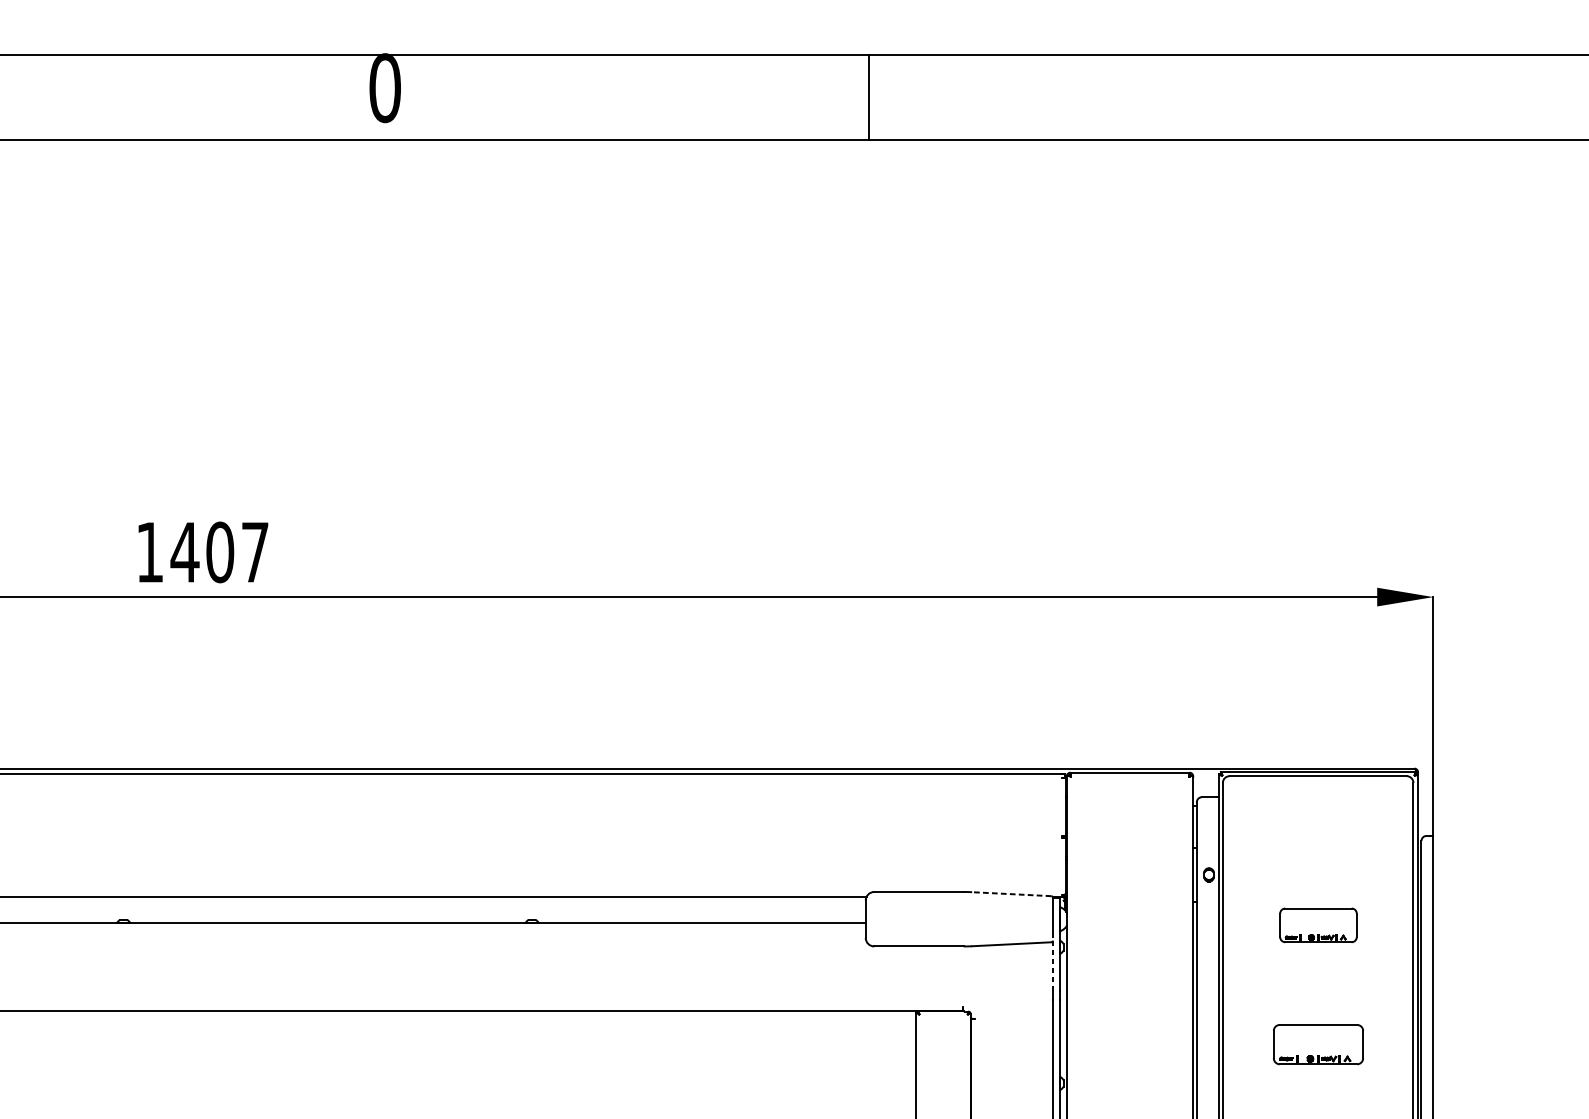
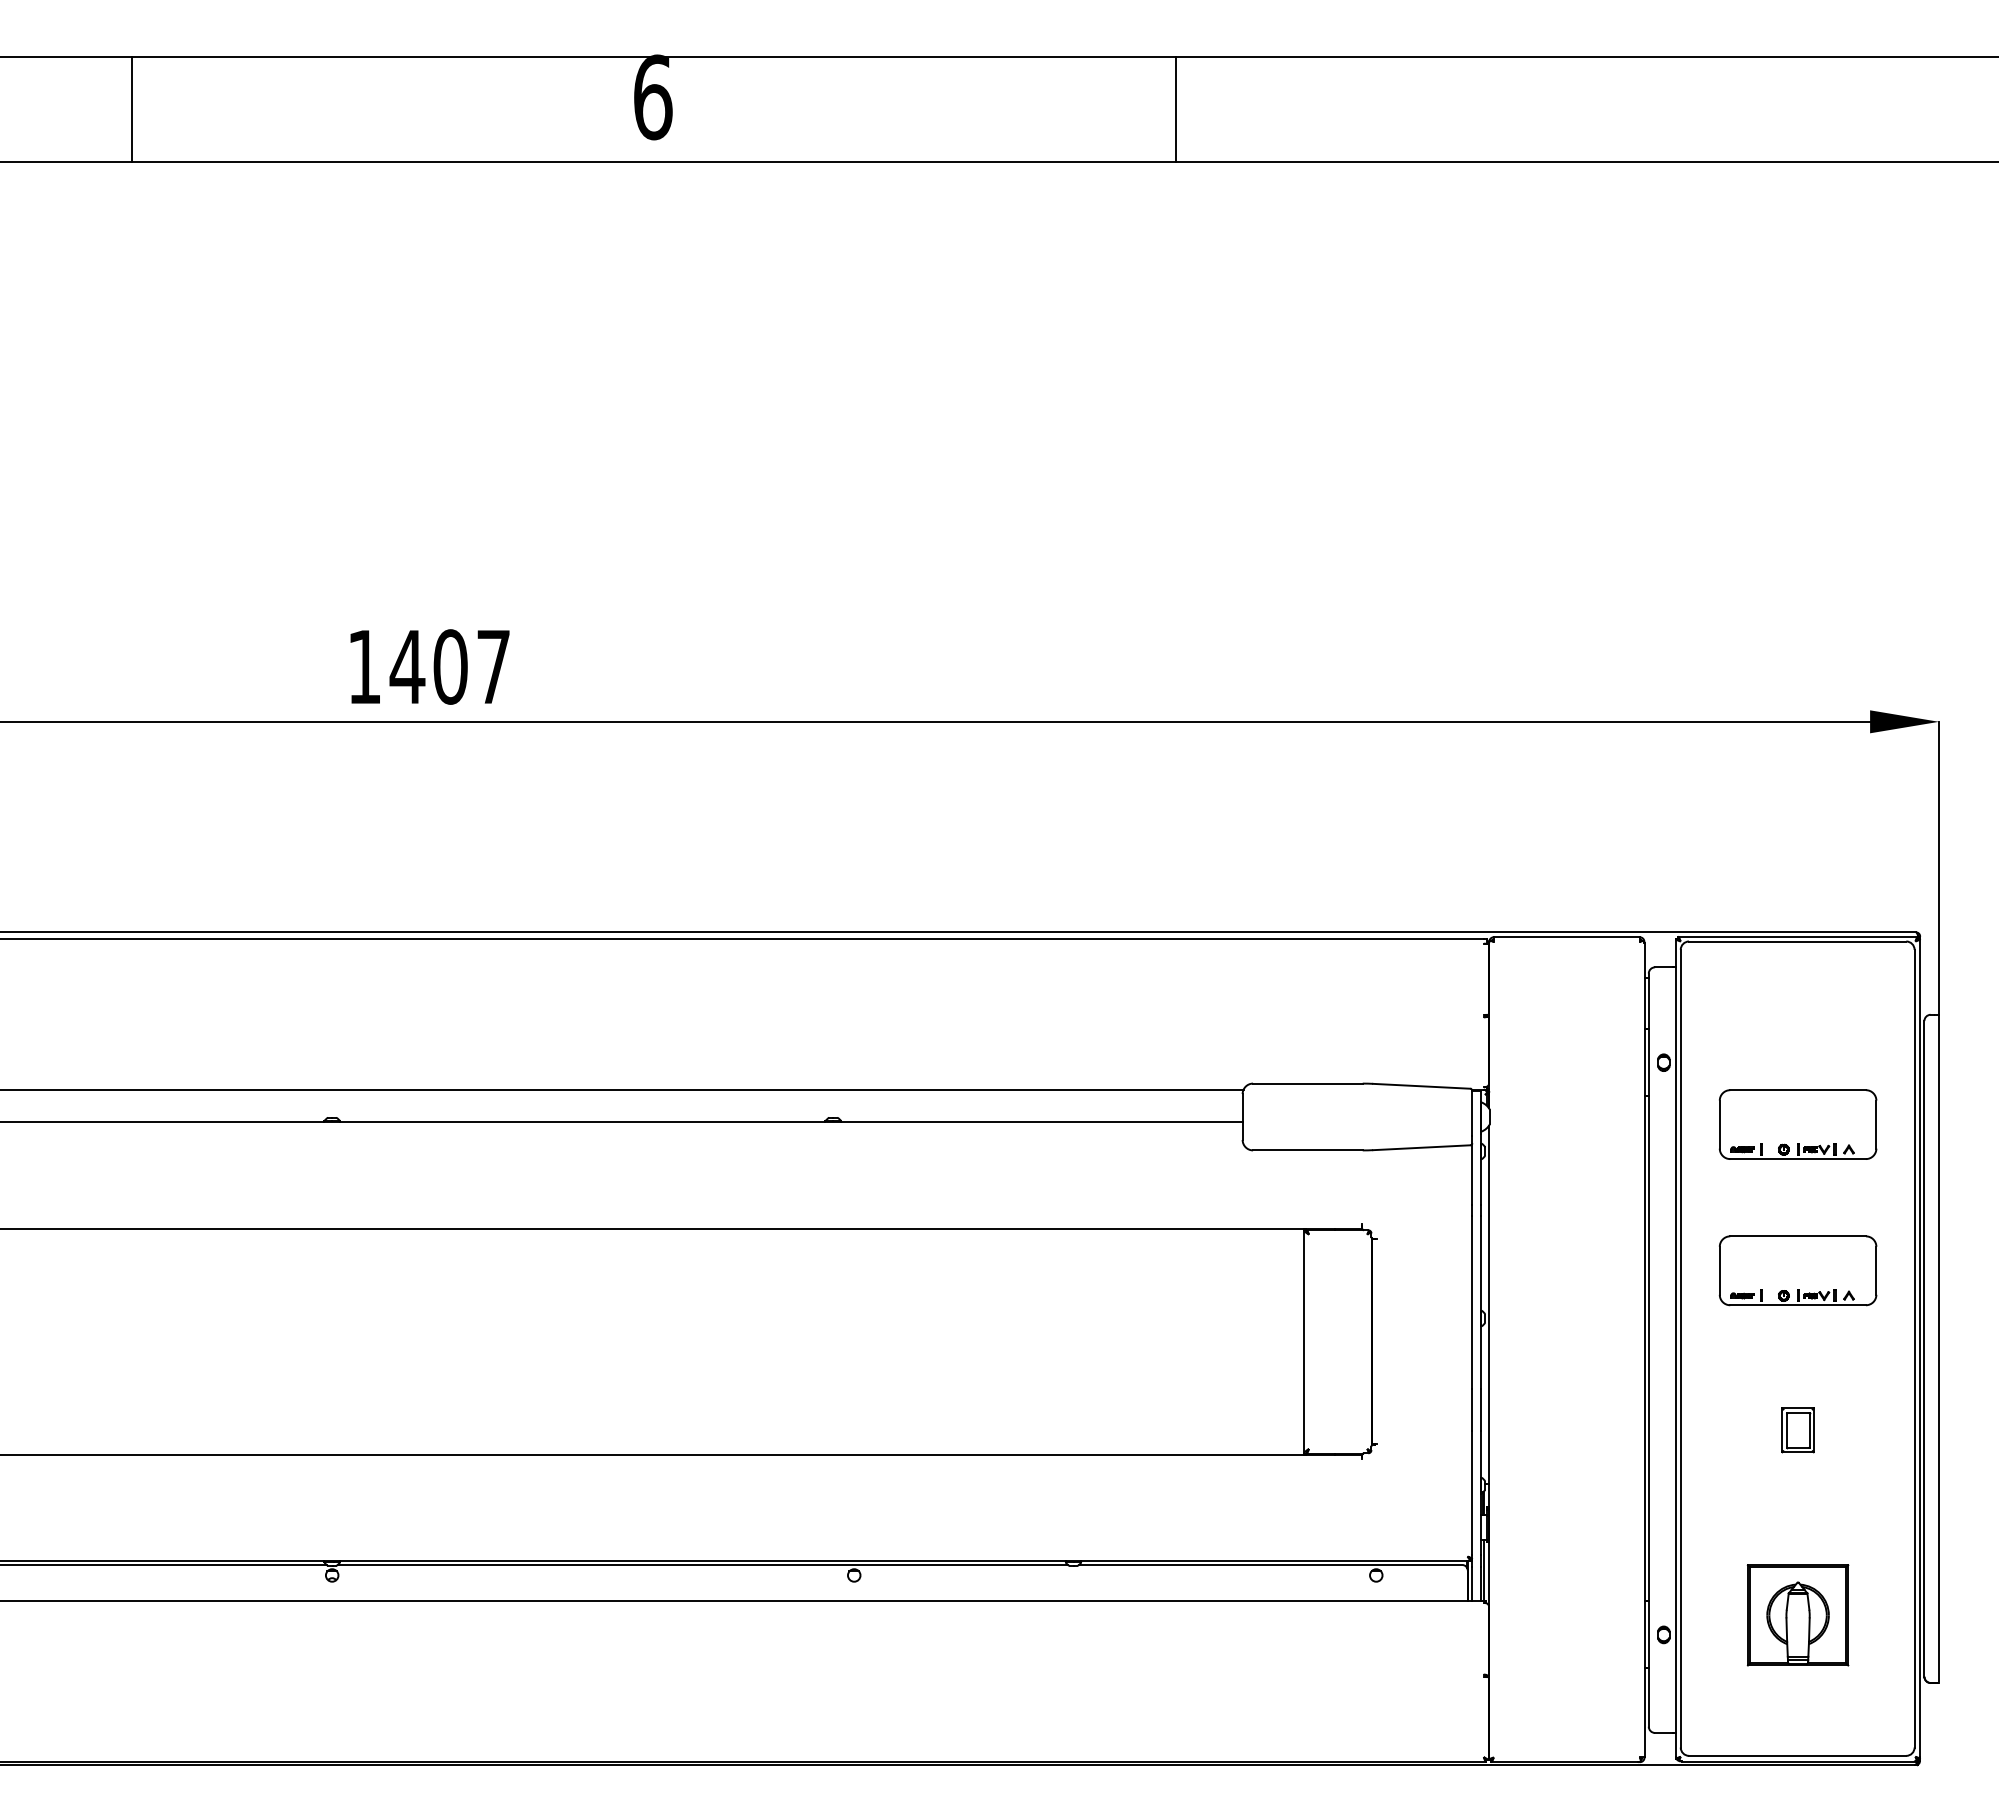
text: (384, 88) -> (652, 97), 0 -> 6
line: (868, 97) -> (1176, 109), moved
line: (1011, 894) -> (1421, 1086), dashed -> solid
part: (1318, 925) -> (1797, 1124), size x1.67
line: (1053, 962) -> (1472, 1170), dashed -> solid
part: (1318, 1044) -> (1797, 1270), size x1.43

